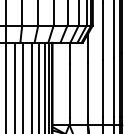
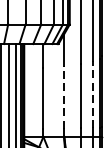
line: (113, 87) -> (93, 94), solid -> dashed
line: (87, 90) -> (63, 97), solid -> dashed

